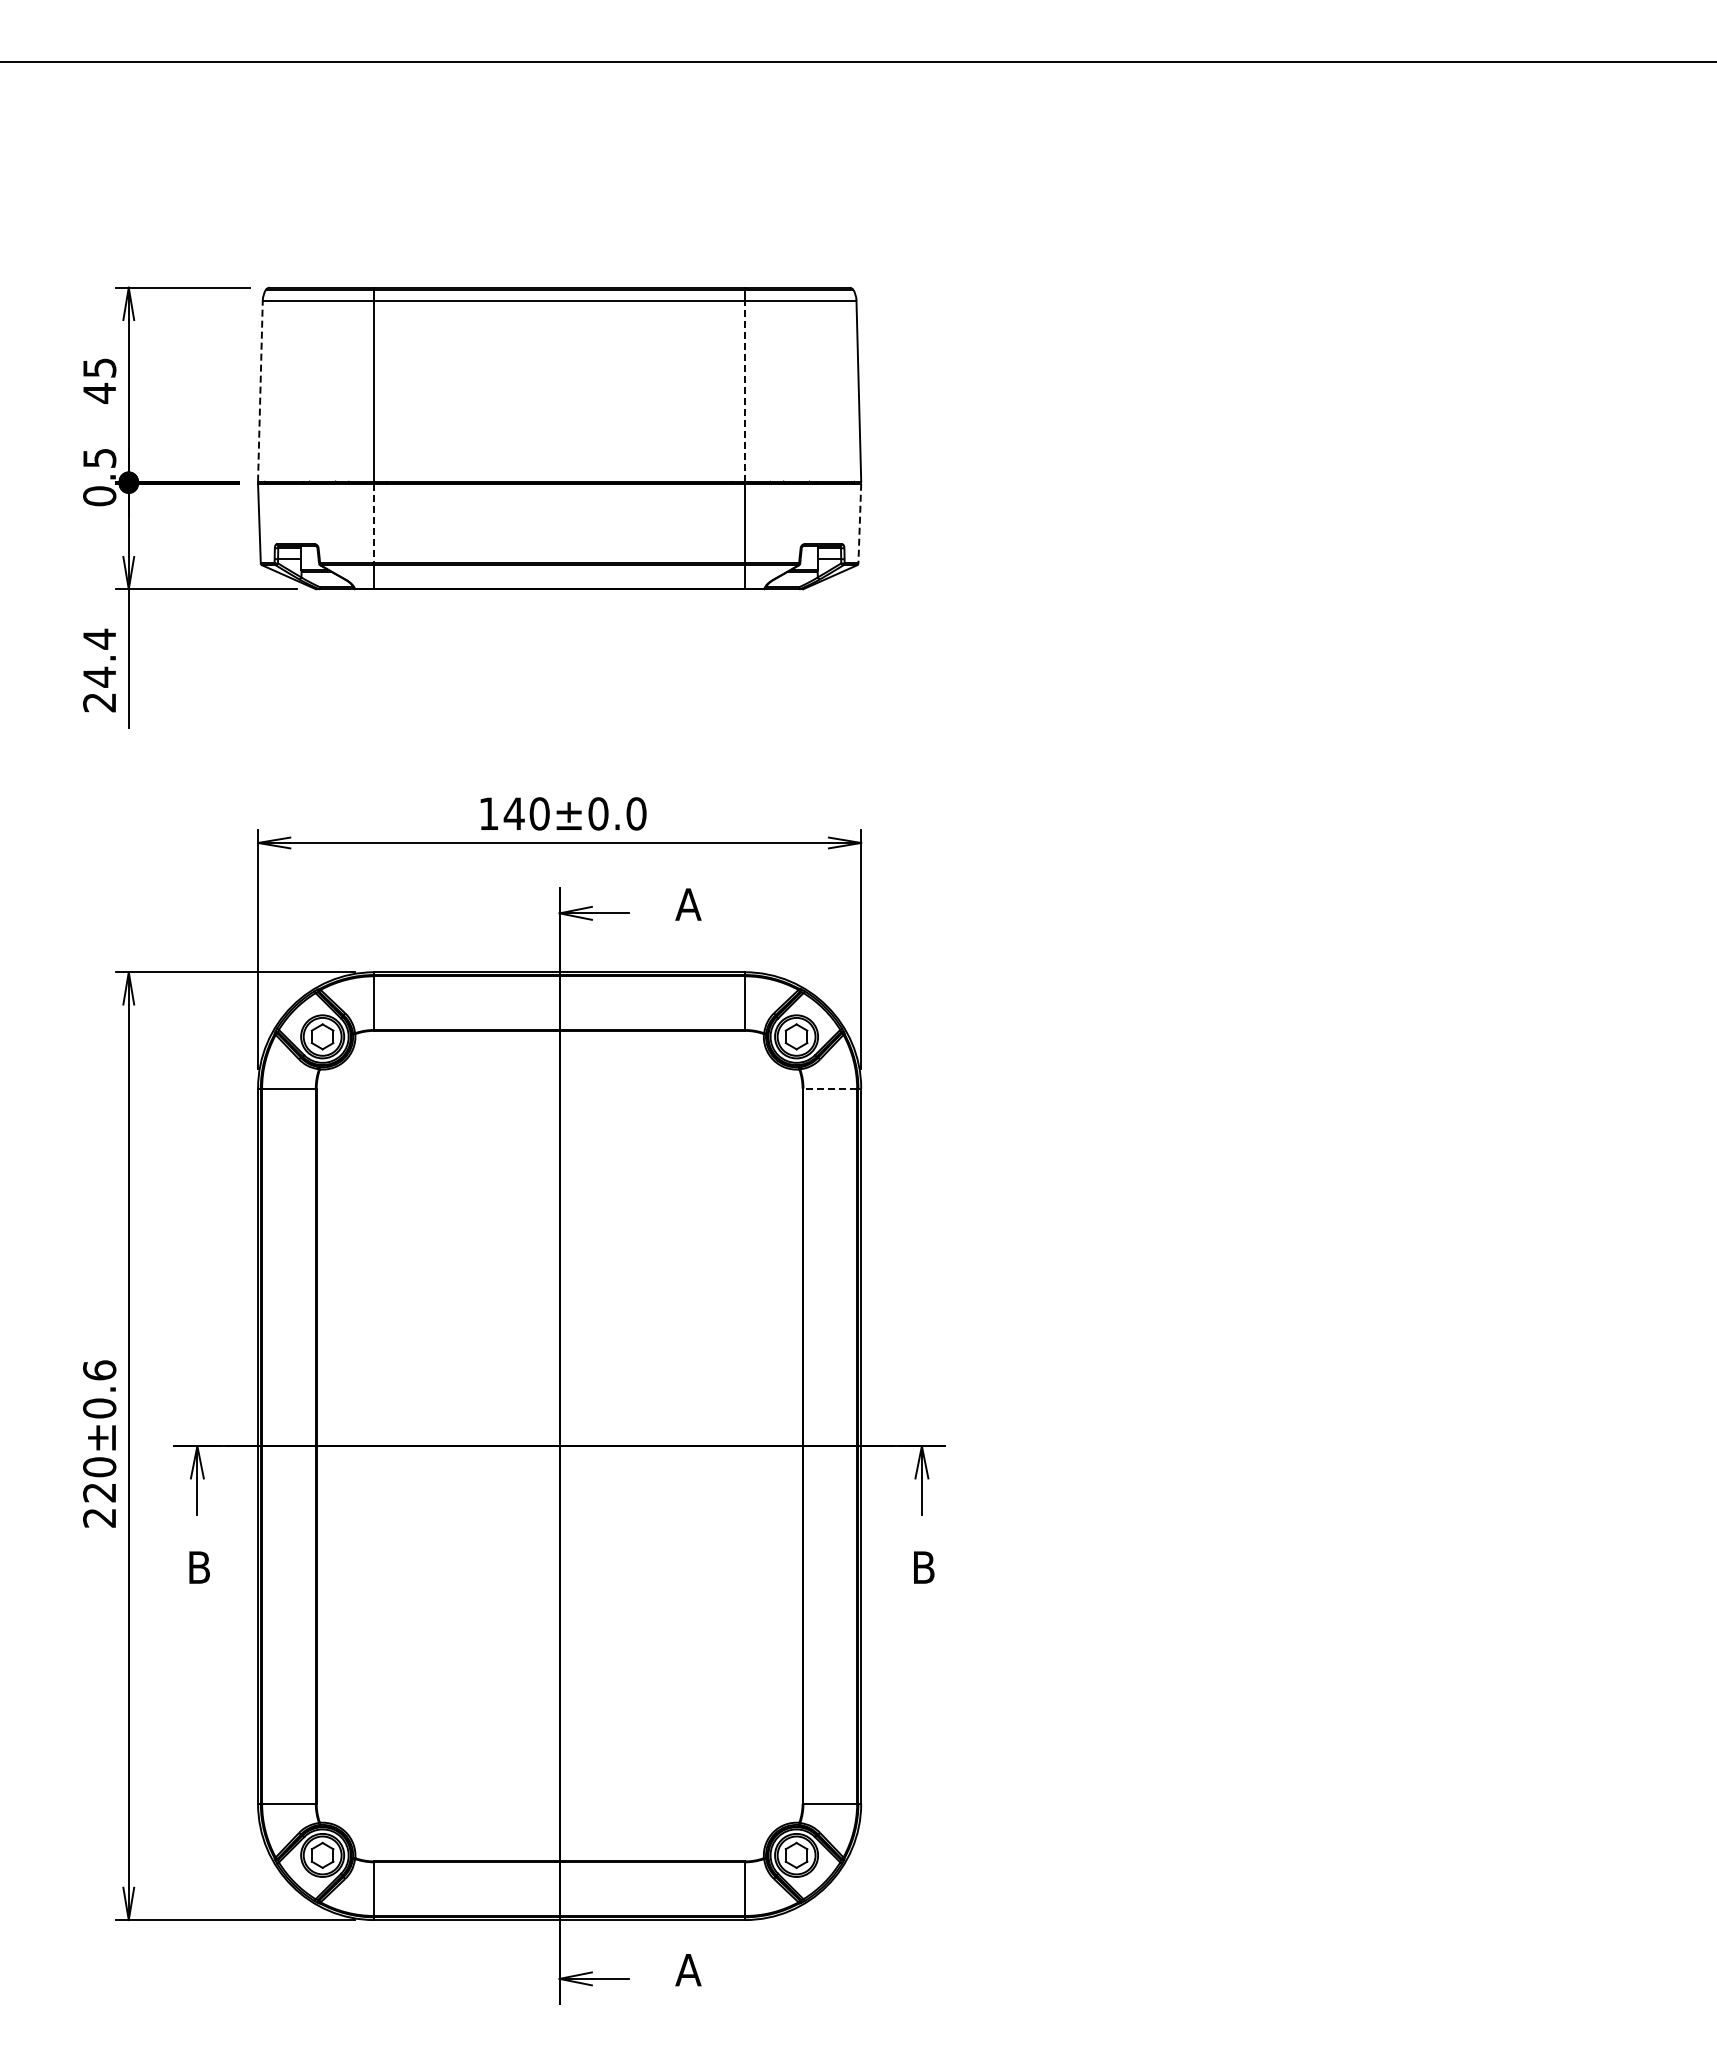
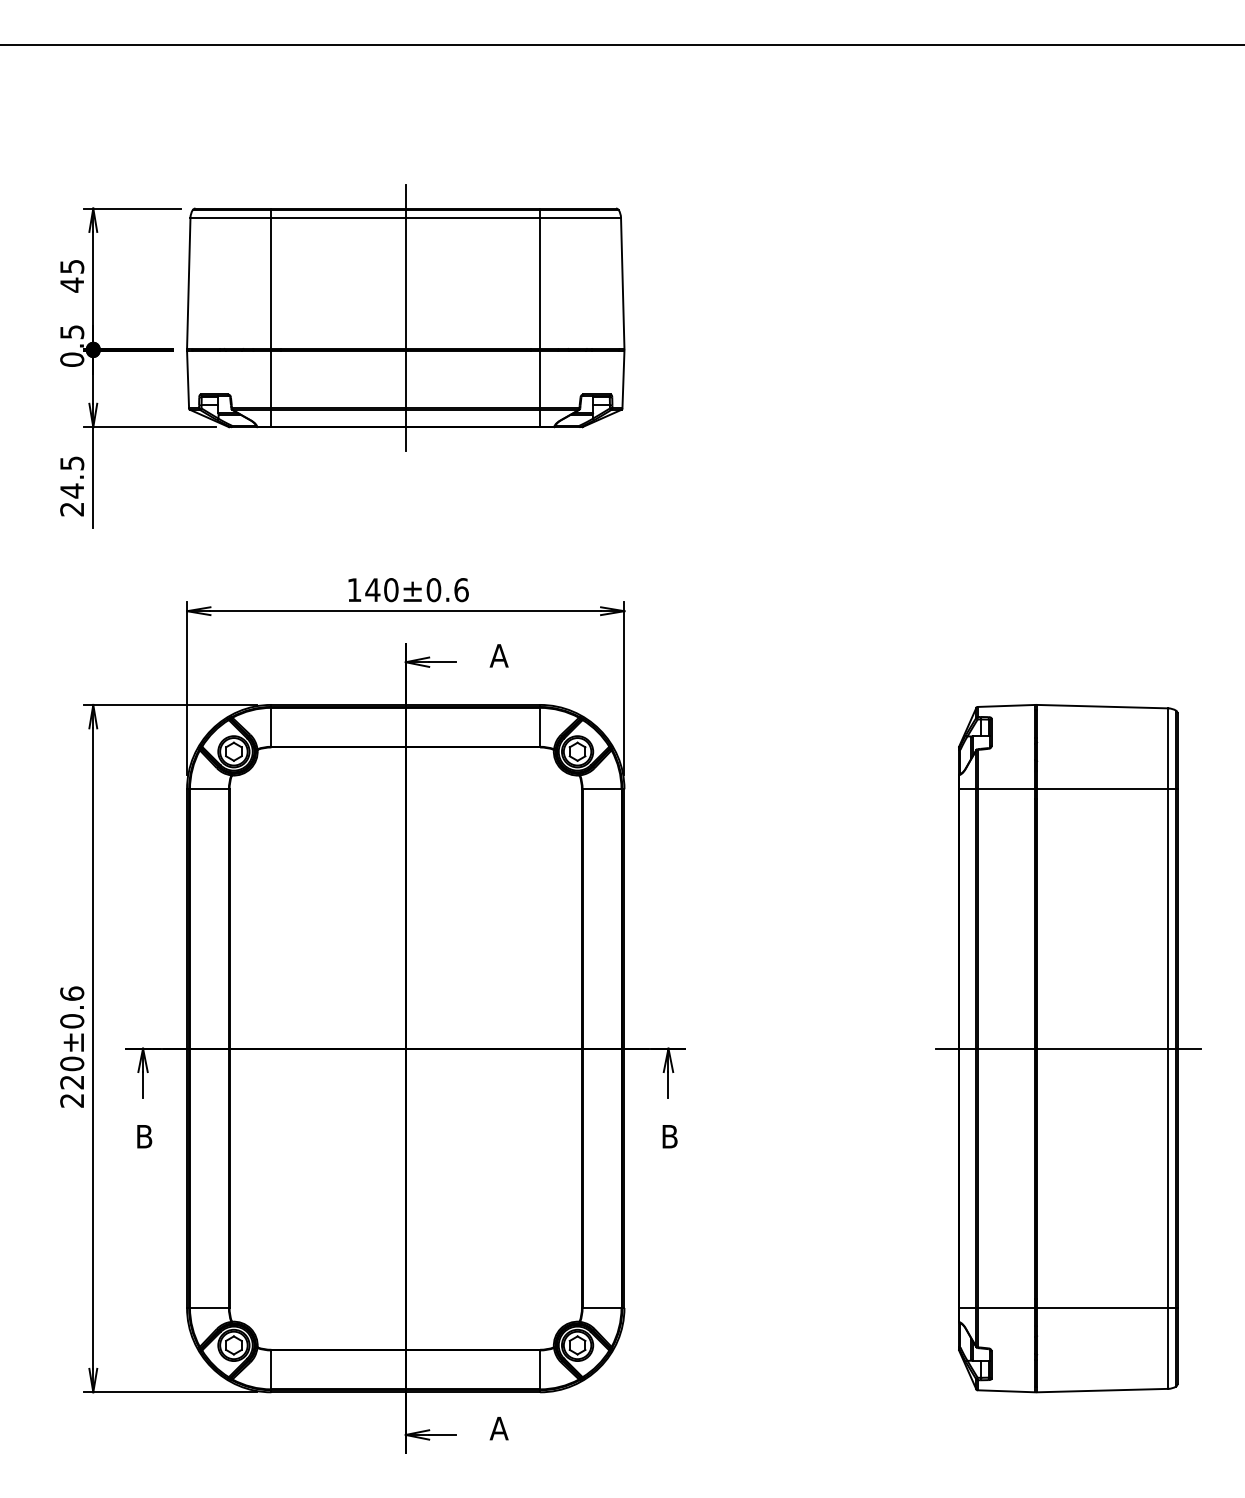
line: (260, 391) -> (188, 283), dashed -> solid
line: (744, 391) -> (539, 283), dashed -> solid
line: (559, 438) -> (405, 317), added
line: (374, 523) -> (271, 379), dashed -> solid
line: (859, 523) -> (623, 379), dashed -> solid
text: (99, 638) -> (72, 462), 24.4 -> 24.5
text: (636, 813) -> (461, 589), 140±0.0 -> 140±0.6
line: (830, 1088) -> (602, 789), dashed -> solid
part: (1472, 1445) -> (1067, 1048), added

